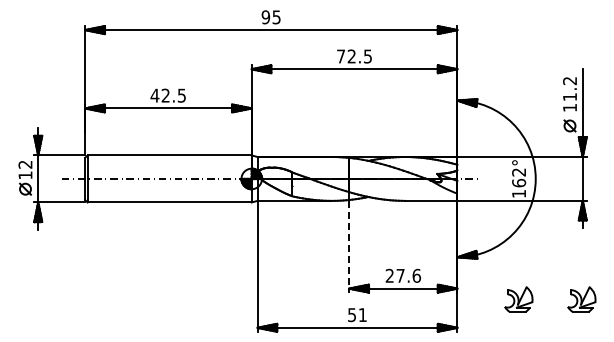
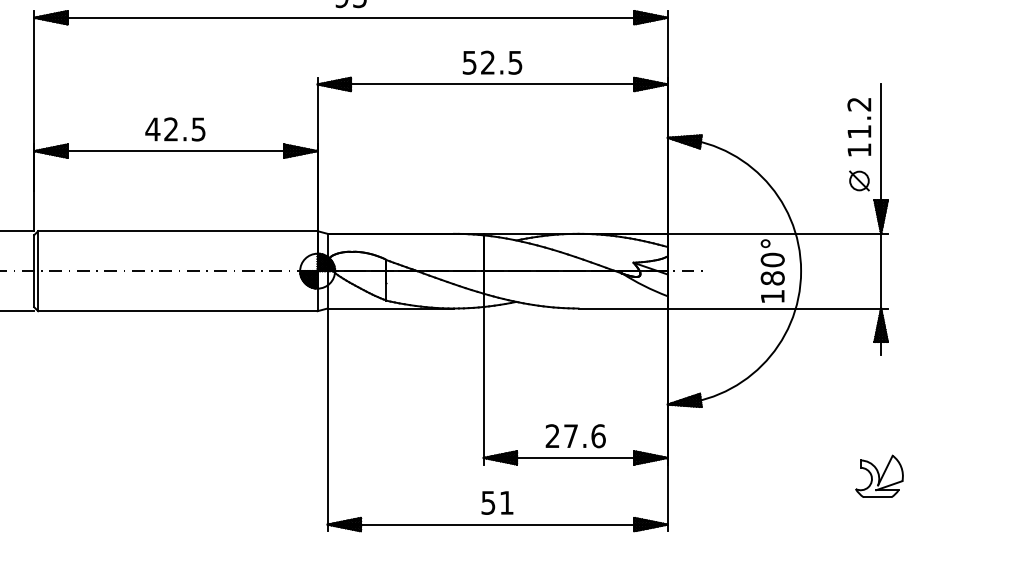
text: (340, 56) -> (468, 62), 72.5 -> 52.5
text: (519, 177) -> (773, 268), 162° -> 180°
line: (349, 246) -> (484, 386), dashed -> solid
part: (518, 299) -> (771, 476), removed

